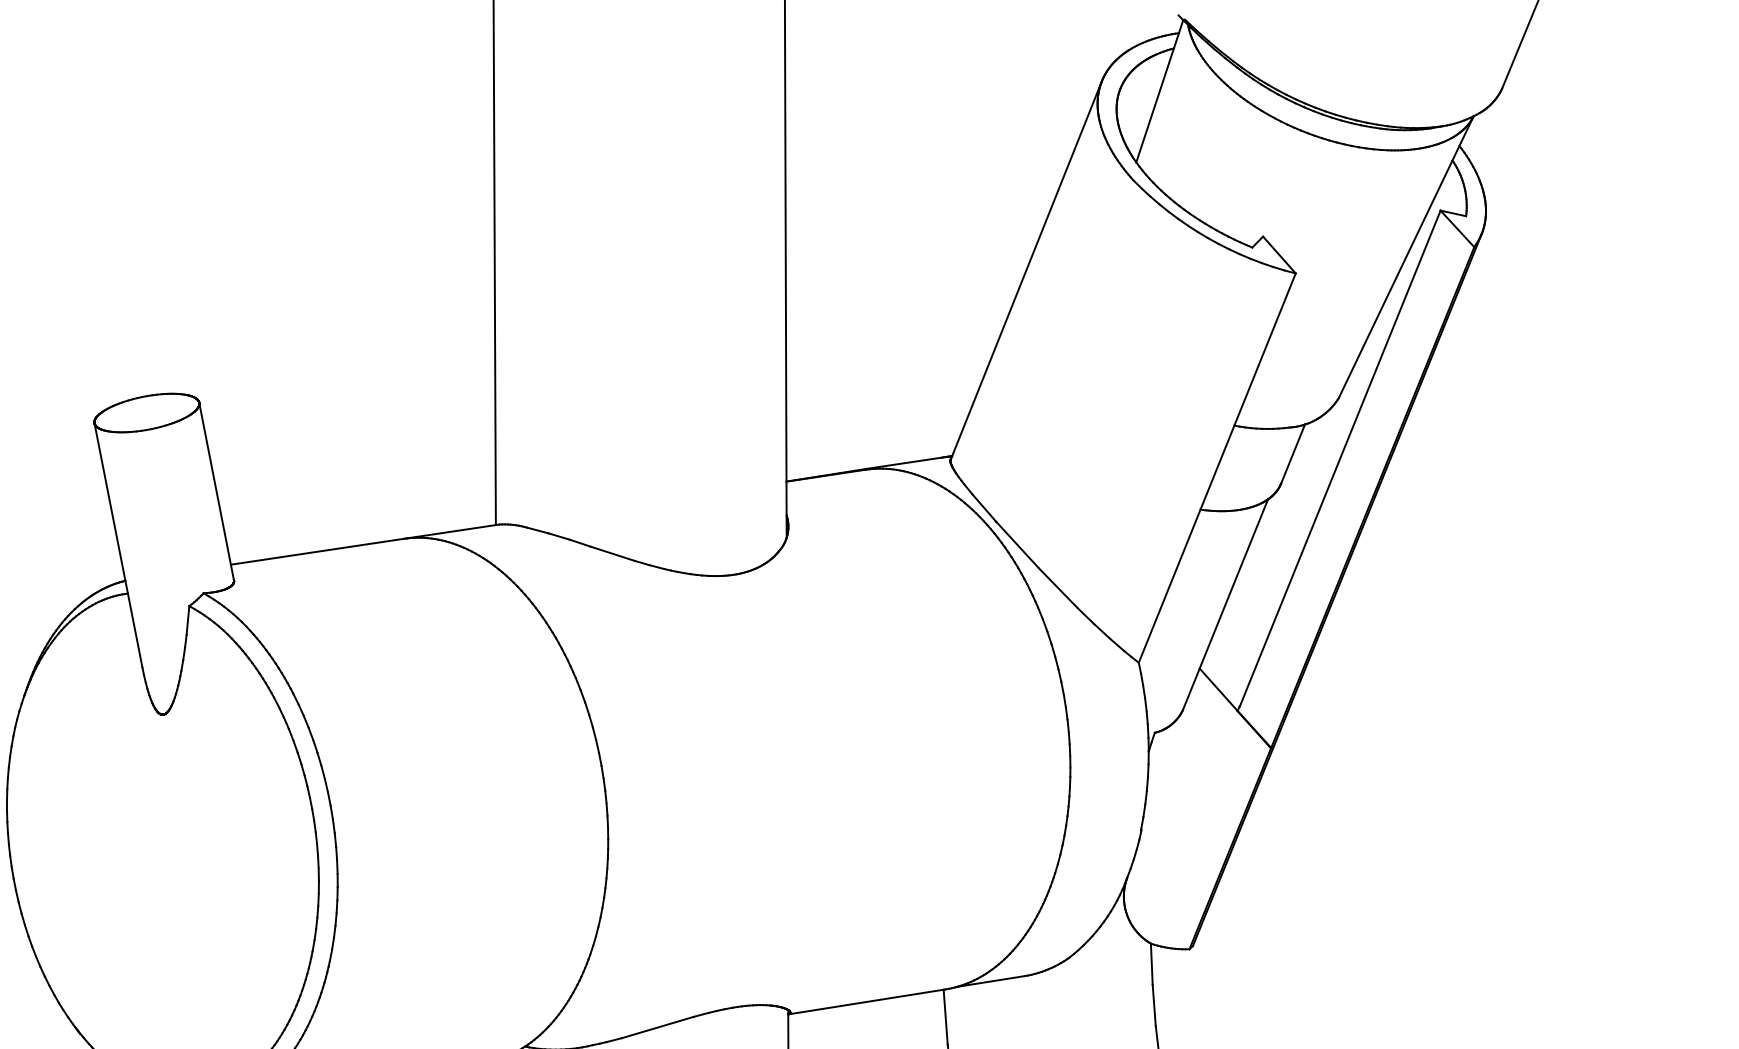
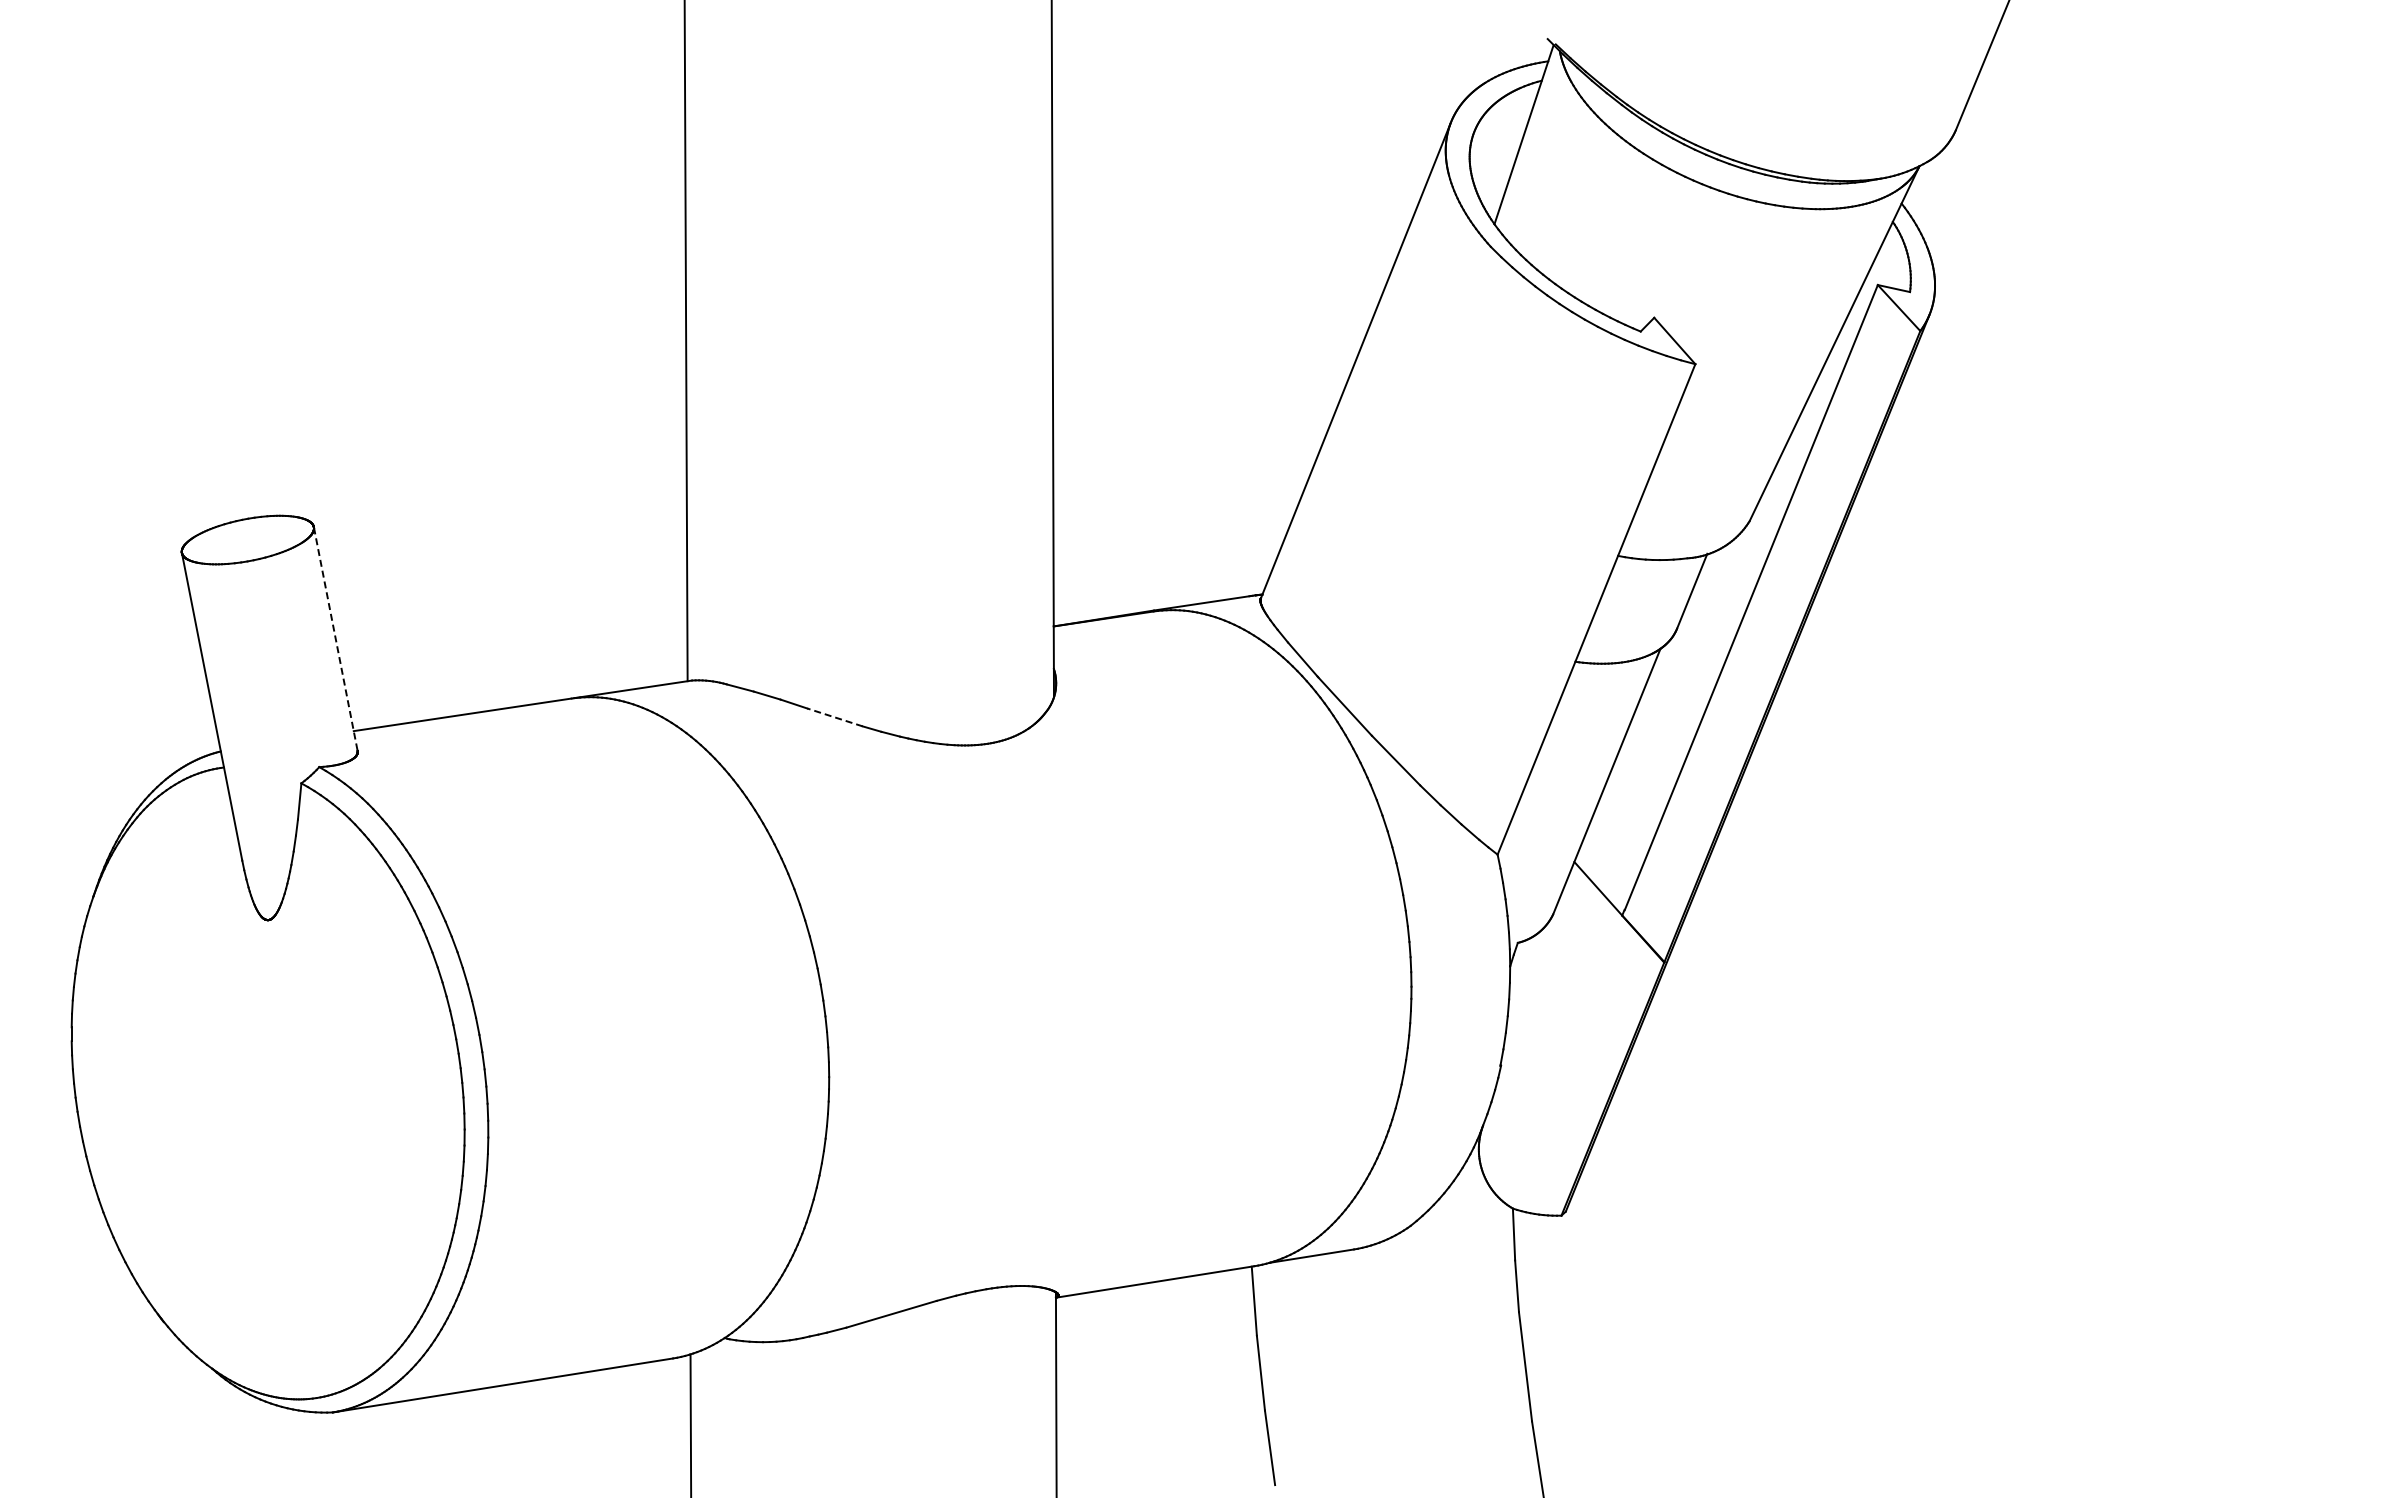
line: (216, 491) -> (335, 639), solid -> dashed
line: (612, 553) -> (834, 717), solid -> dashed

